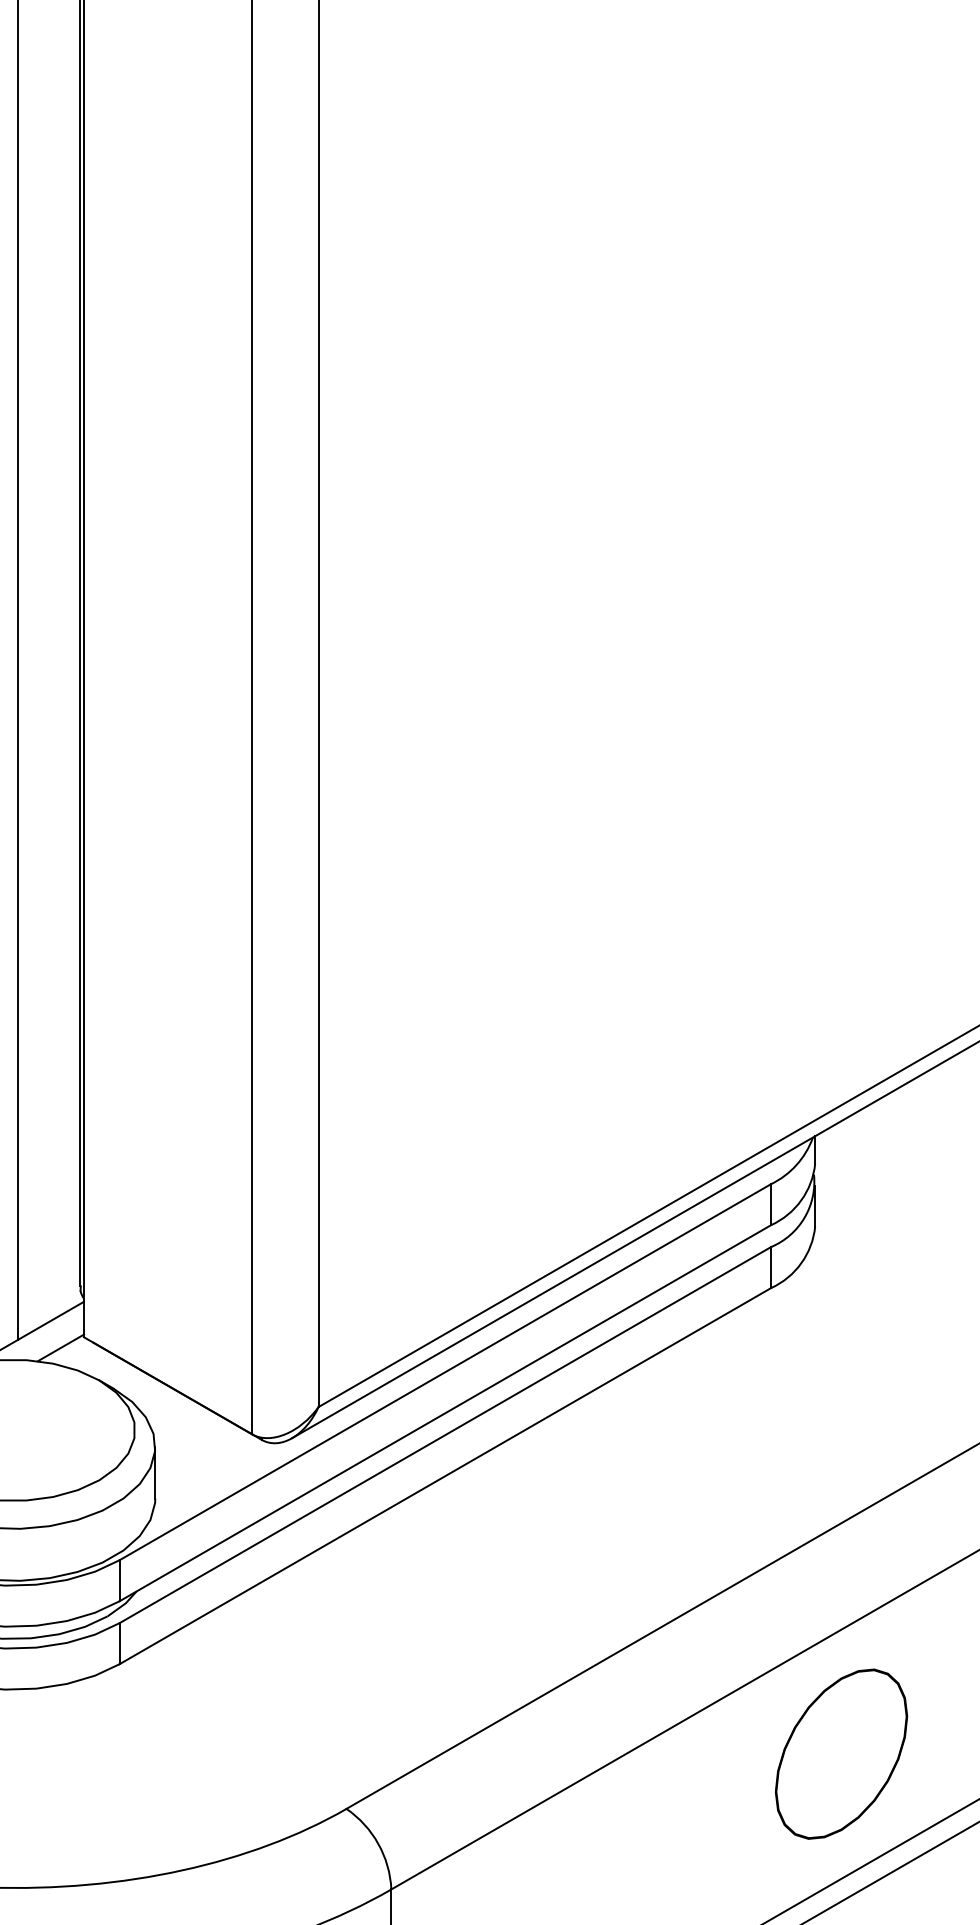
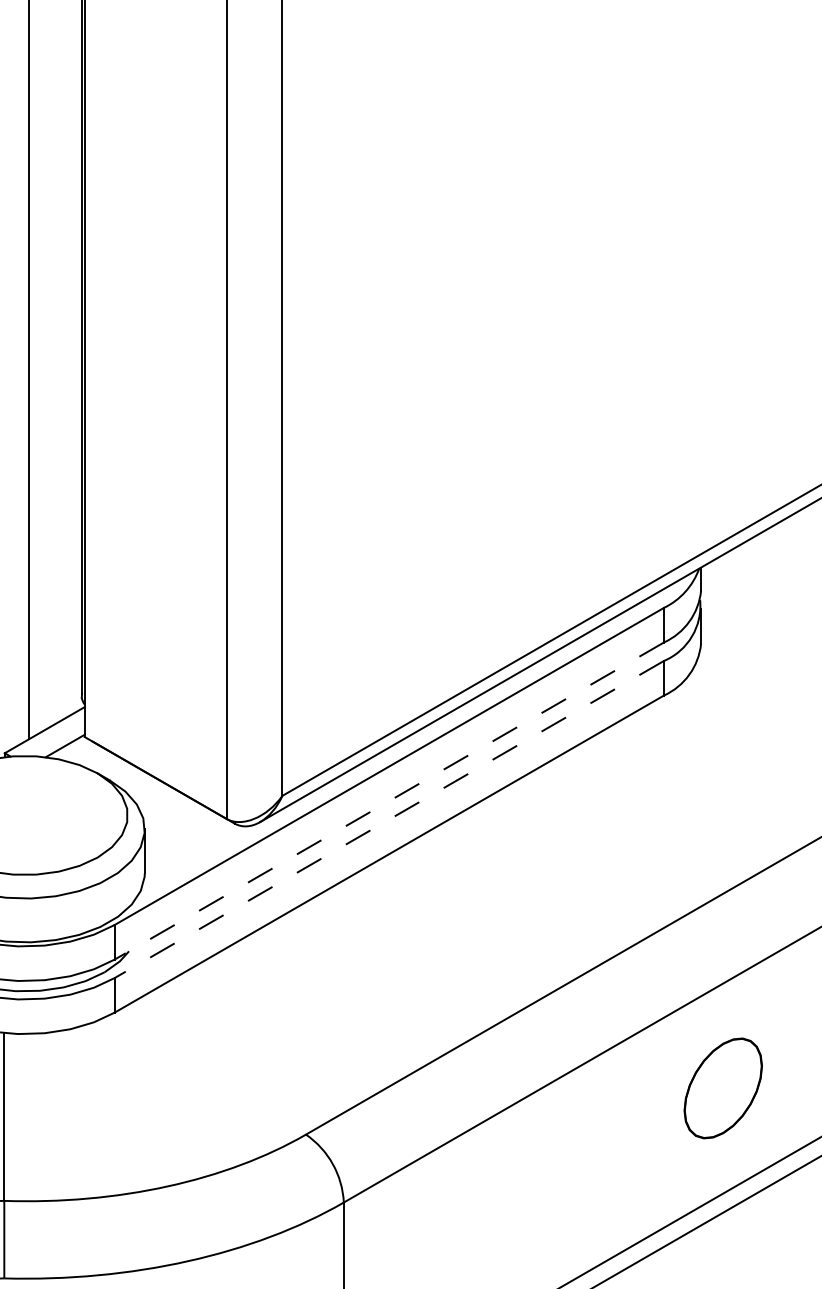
line: (444, 1413) -> (388, 801), solid -> dashed
line: (444, 1435) -> (388, 819), solid -> dashed
part: (841, 1753) -> (723, 1087), size x0.7

